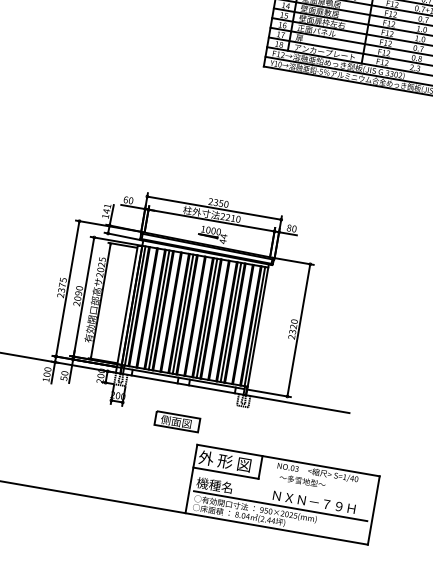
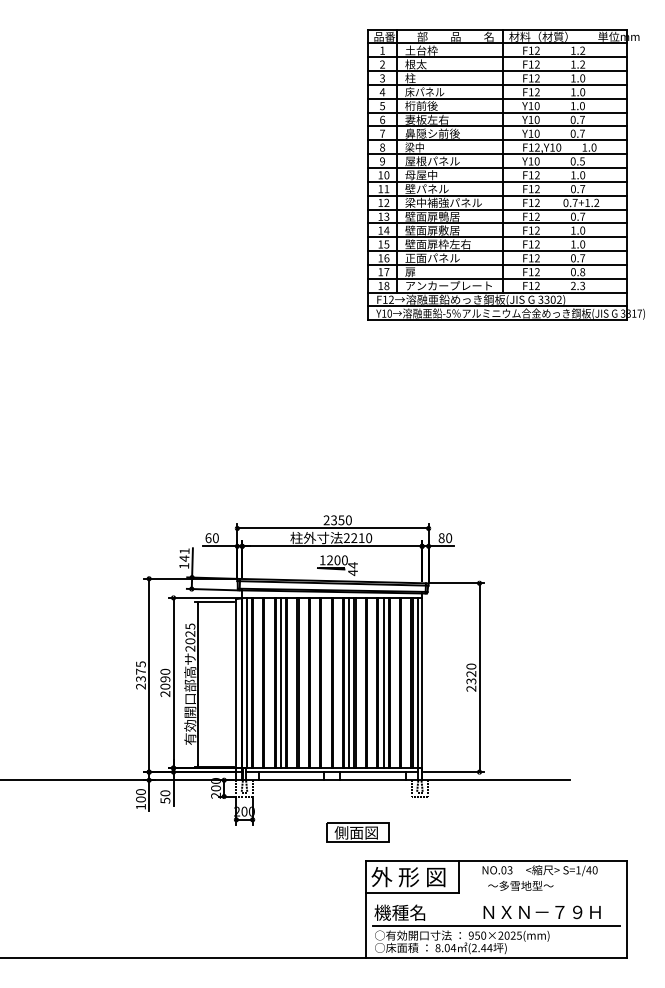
text: (208, 230) -> (330, 560), 1000 -> 1200
line: (183, 313) -> (315, 682), removed
part: (177, 421) -> (357, 832), moved

